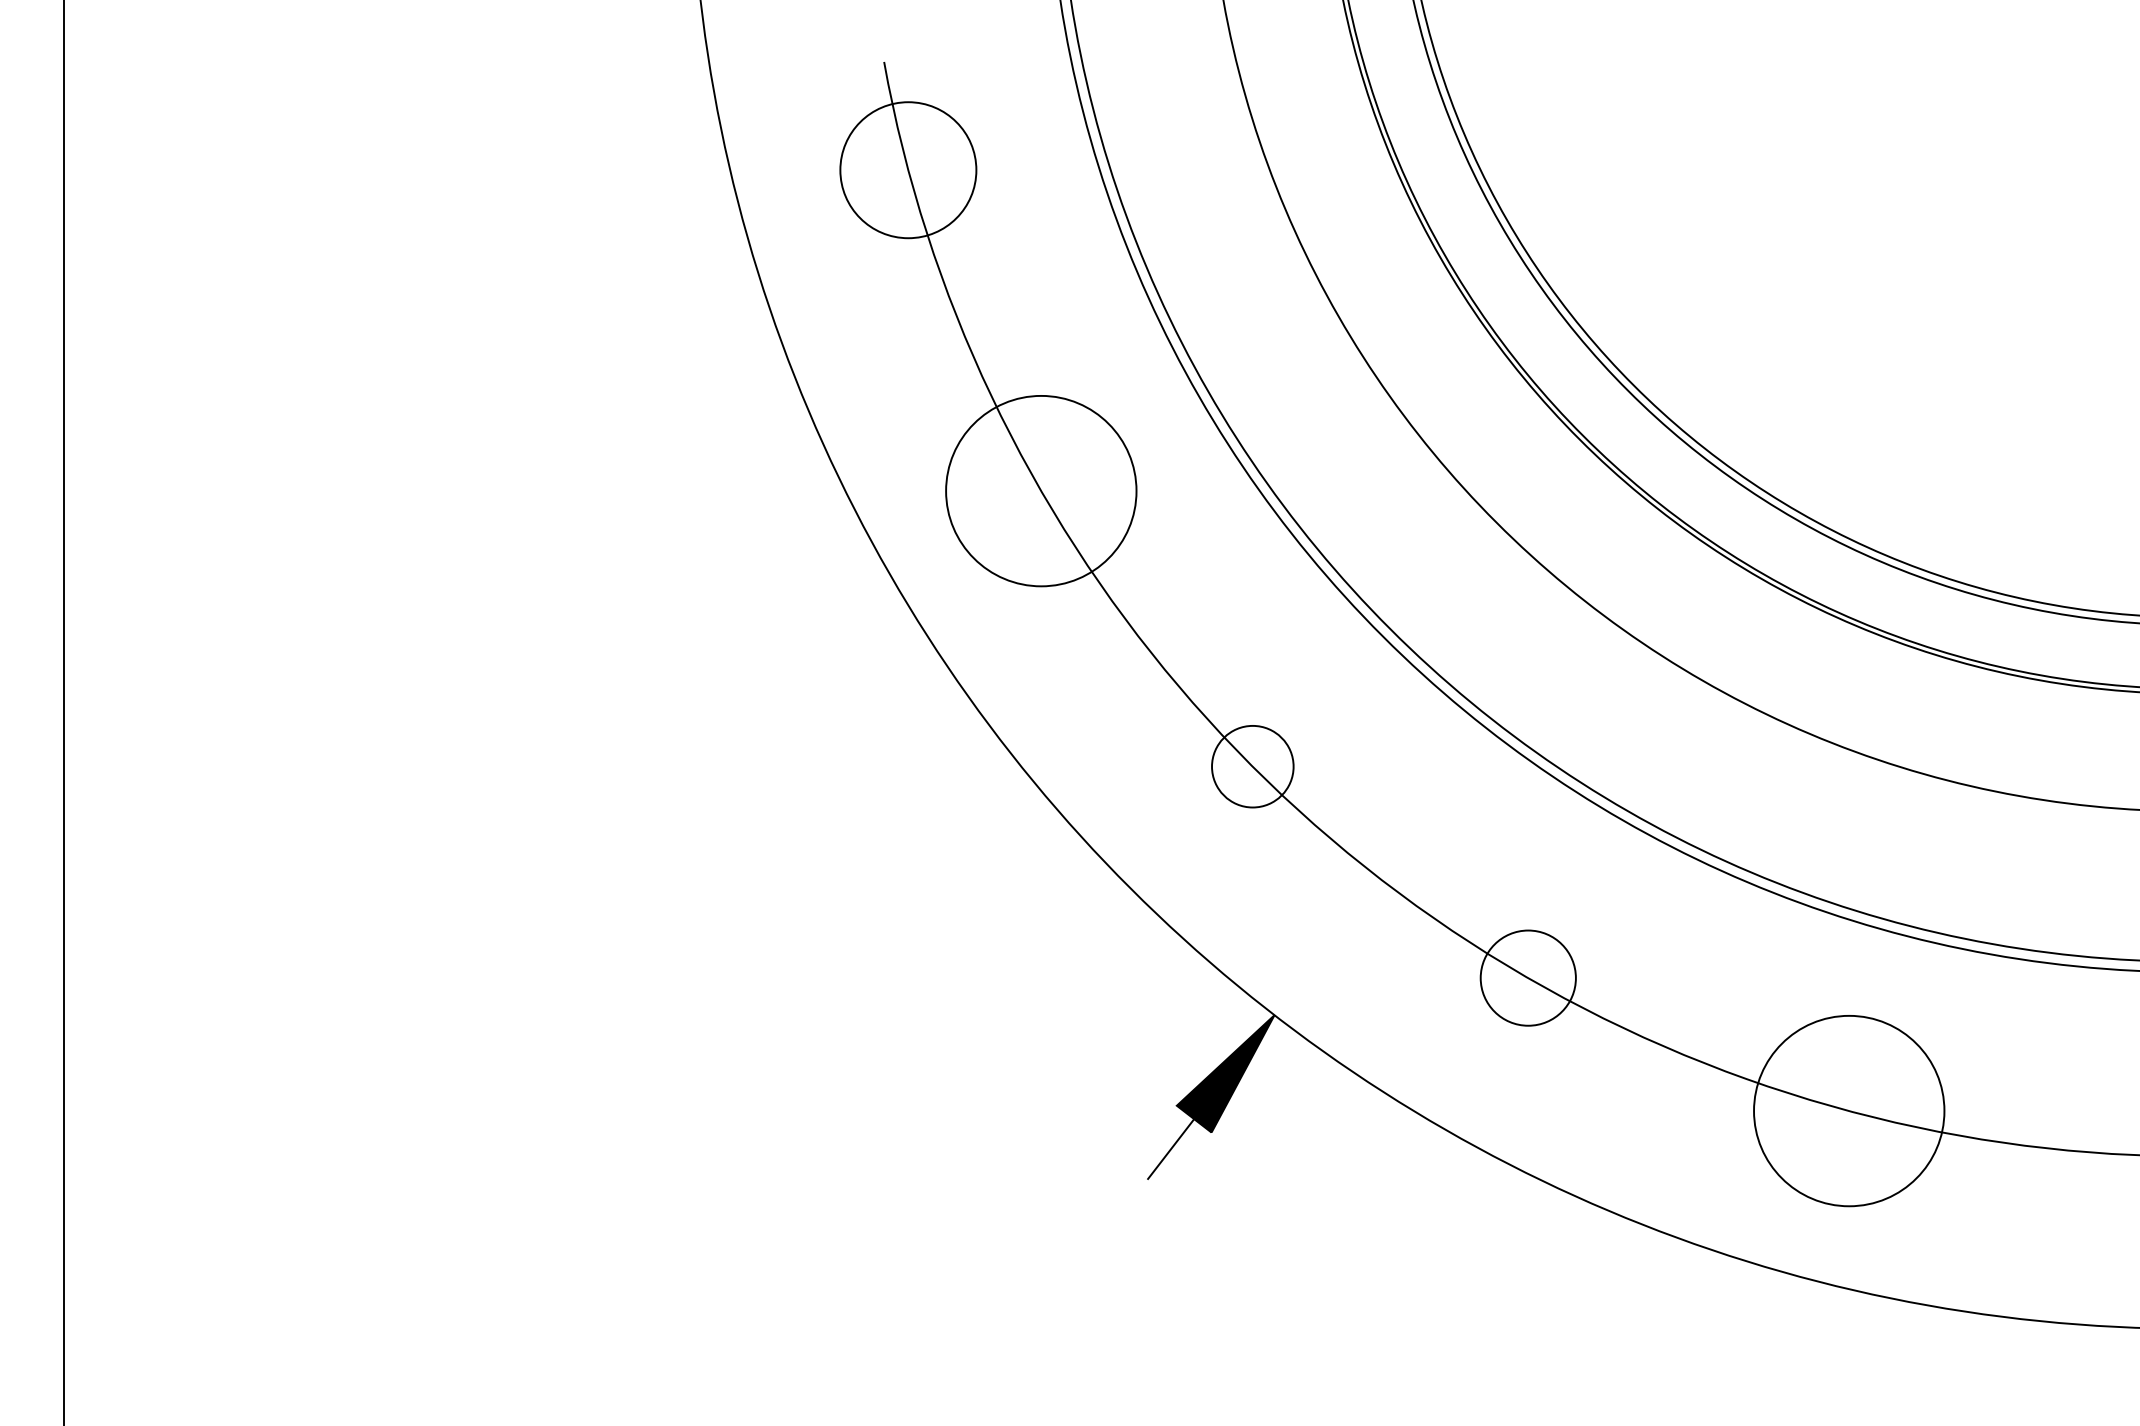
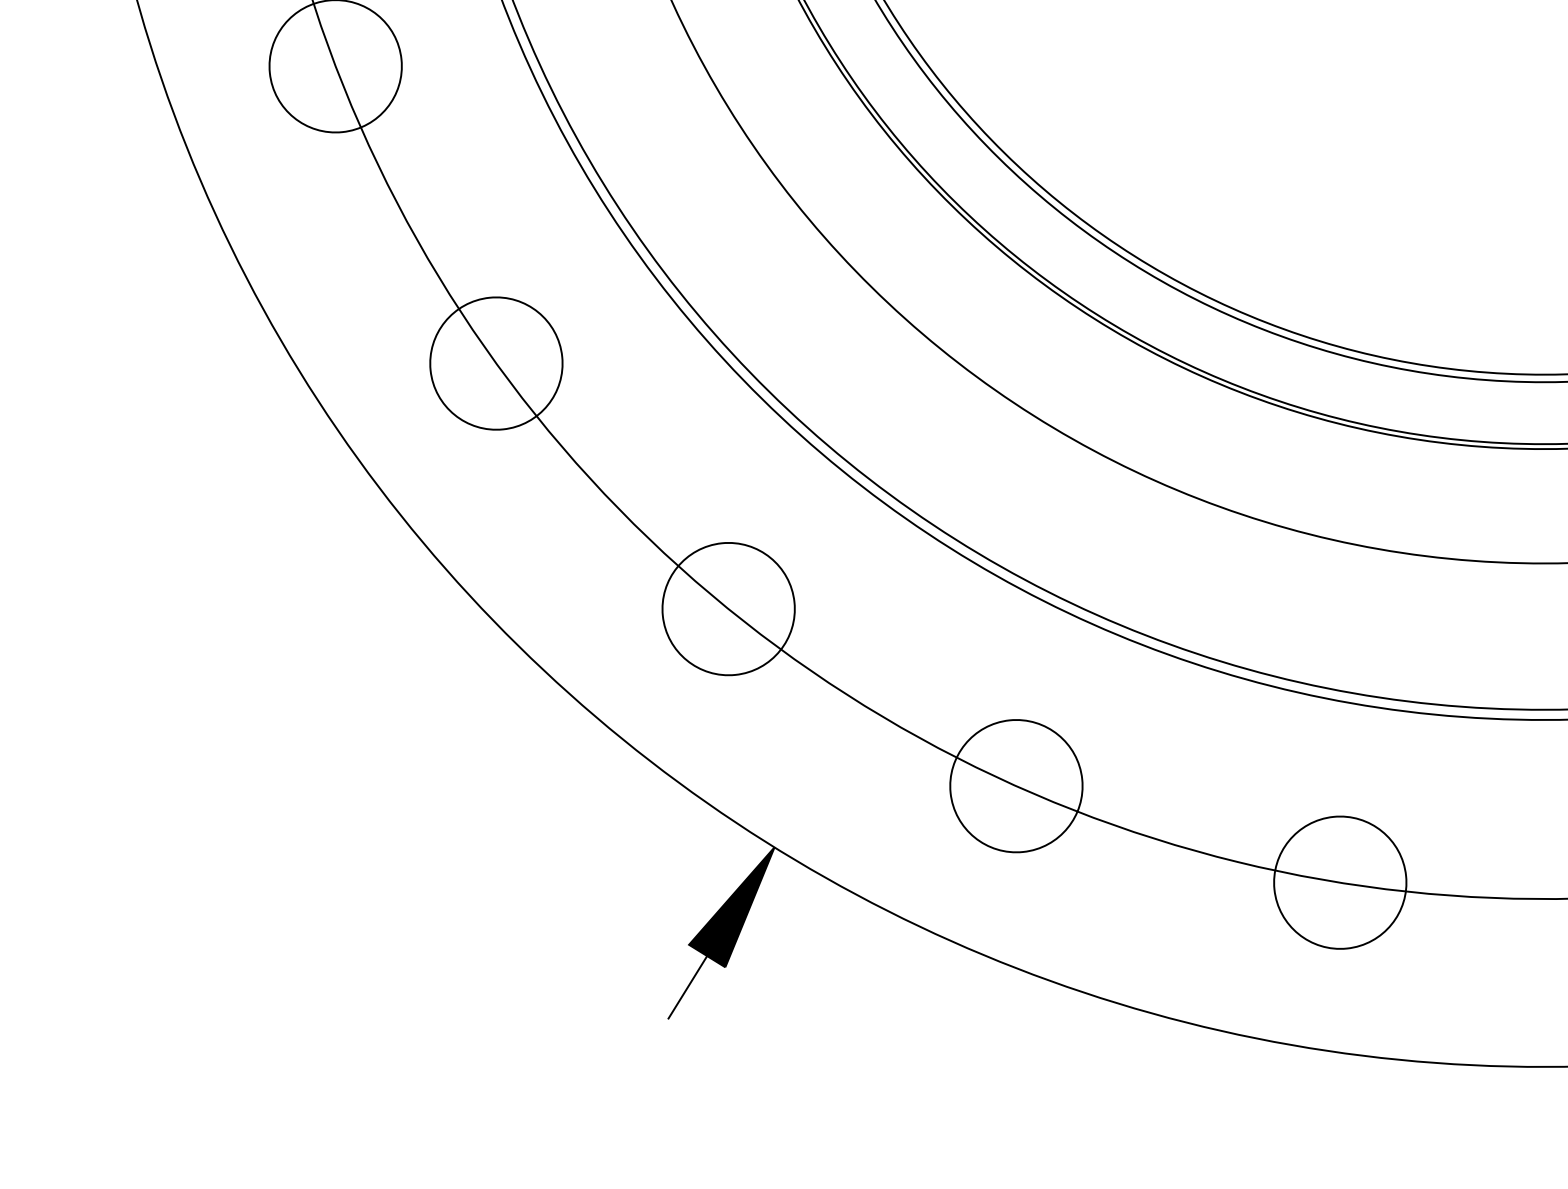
circle: (1041, 491) -> (496, 363), size x0.71
circle: (1252, 766) -> (728, 608), size x1.67
circle: (1528, 978) -> (1016, 786), size x1.43
circle: (1849, 1111) -> (1340, 883), size x0.71

